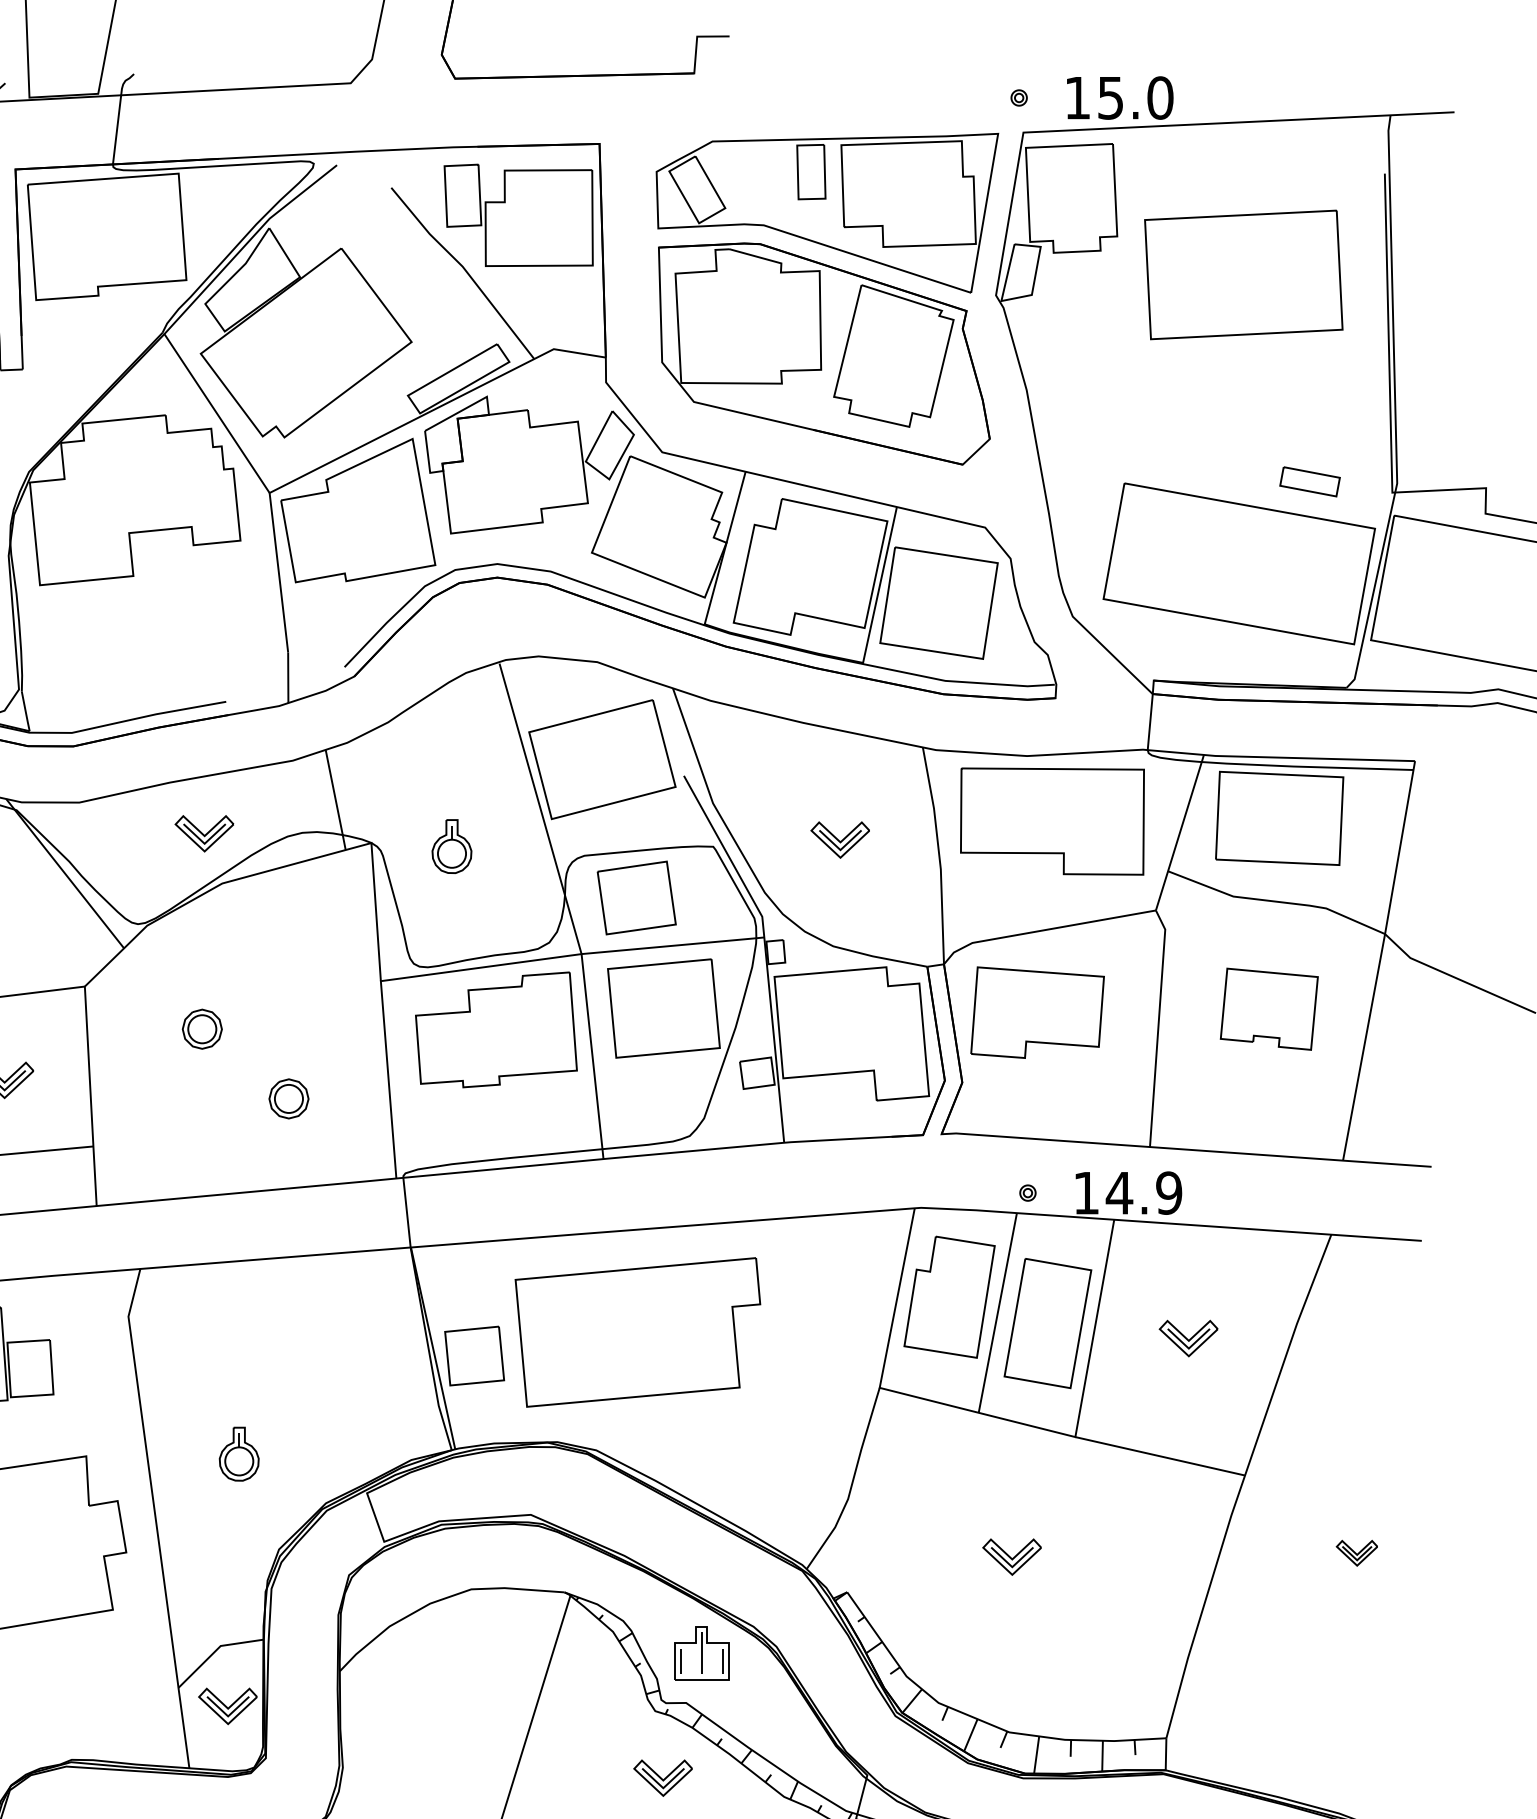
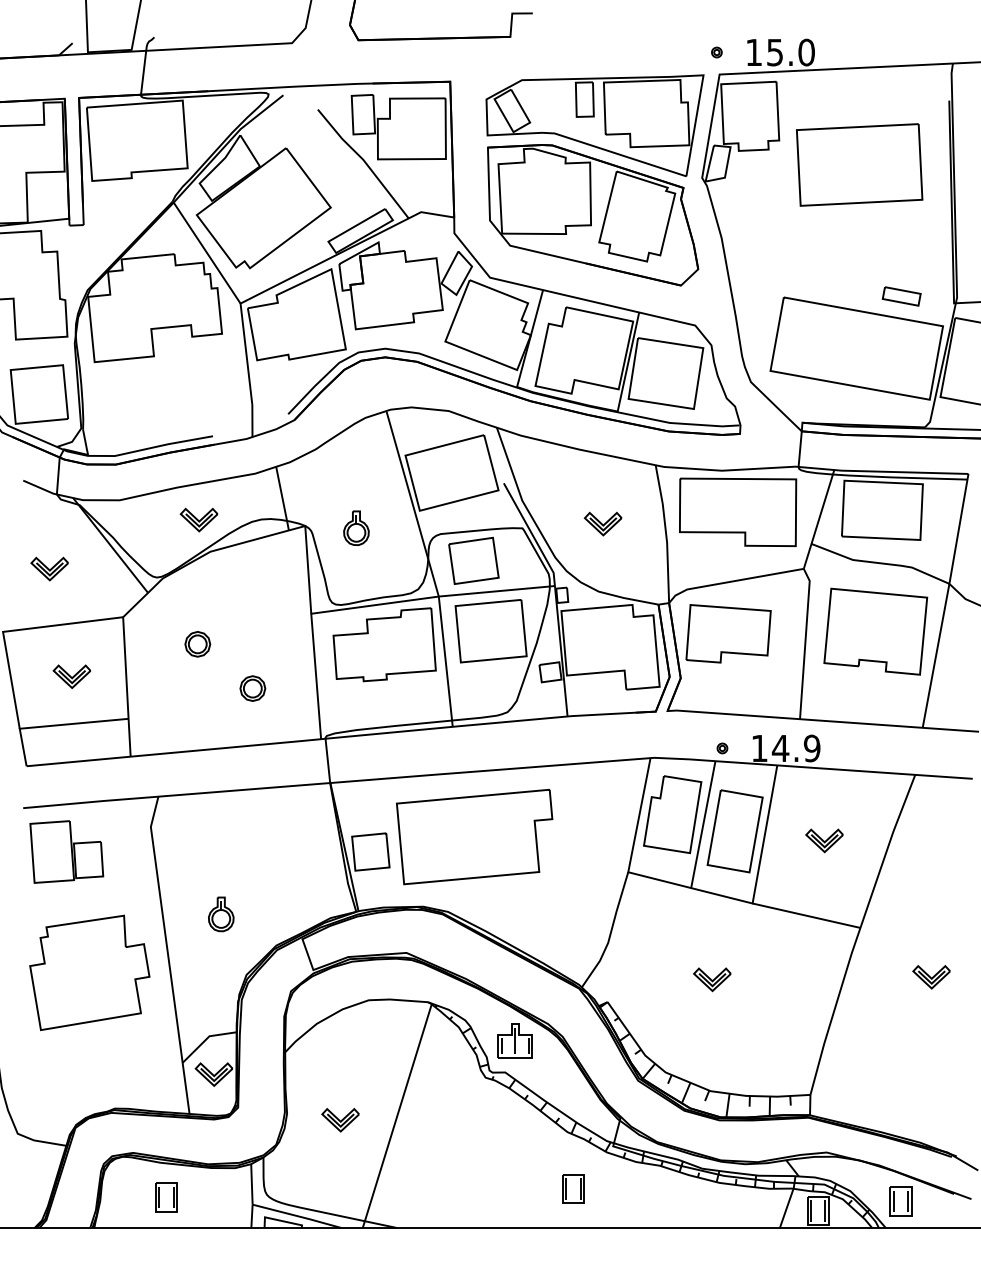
part: (1268, 1009) -> (875, 631), size x1.67
part: (1356, 1553) -> (931, 977), size x1.43
part: (662, 1778) -> (340, 1120), moved

